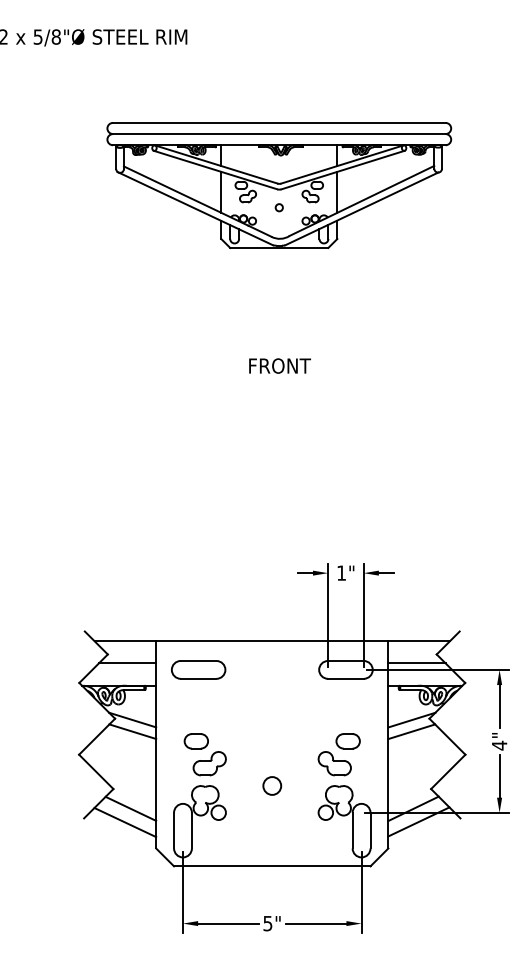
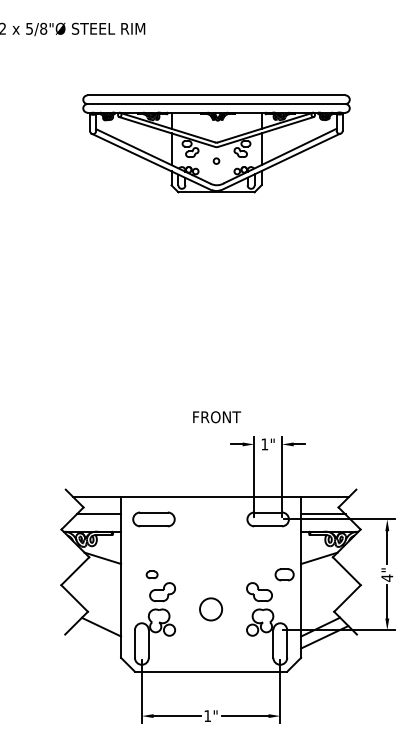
text: (279, 365) -> (216, 416), moved
line: (132, 731) -> (102, 567), removed
line: (411, 731) -> (319, 567), removed
part: (195, 741) -> (151, 574), size x0.6
part: (347, 741) -> (284, 574), moved
circle: (272, 785) -> (211, 609), size x1.6
line: (125, 822) -> (97, 637), removed
text: (267, 923) -> (207, 716), 5" -> 1"

